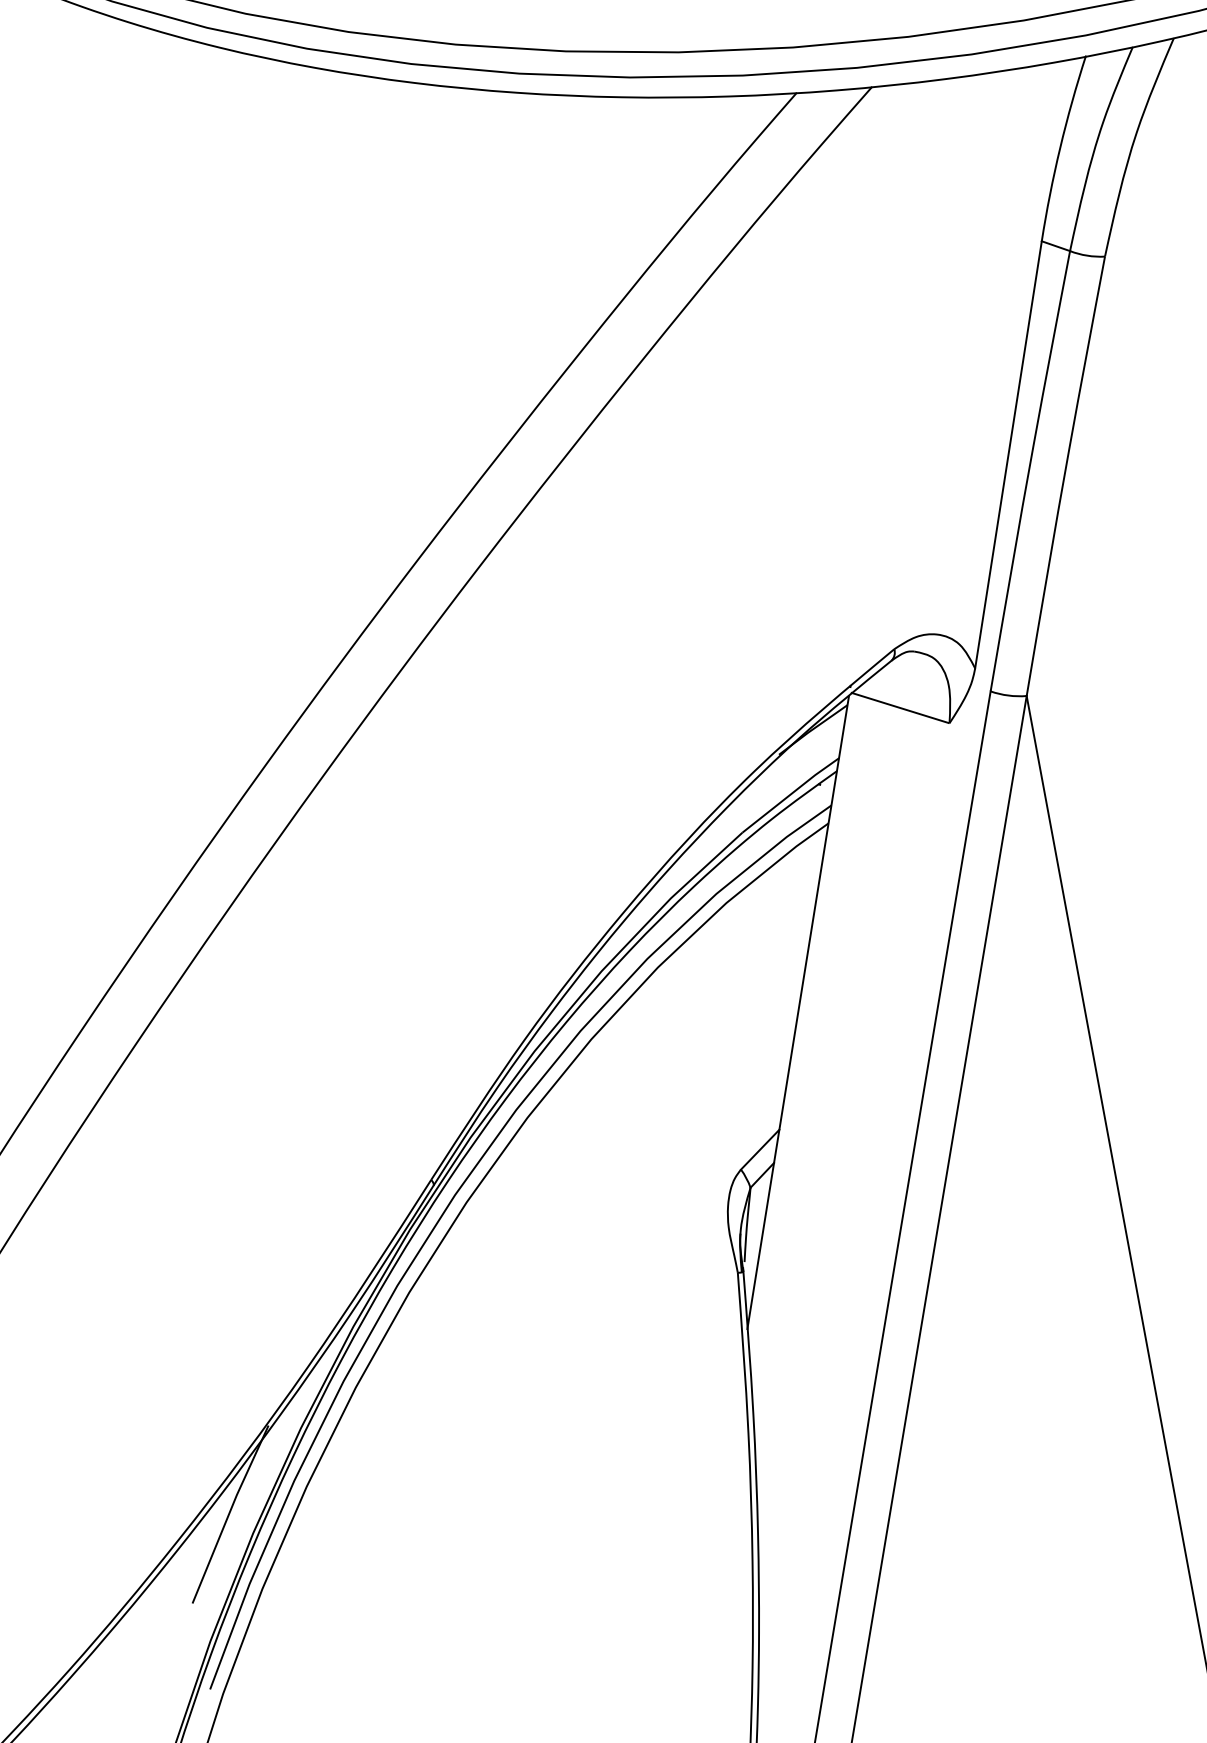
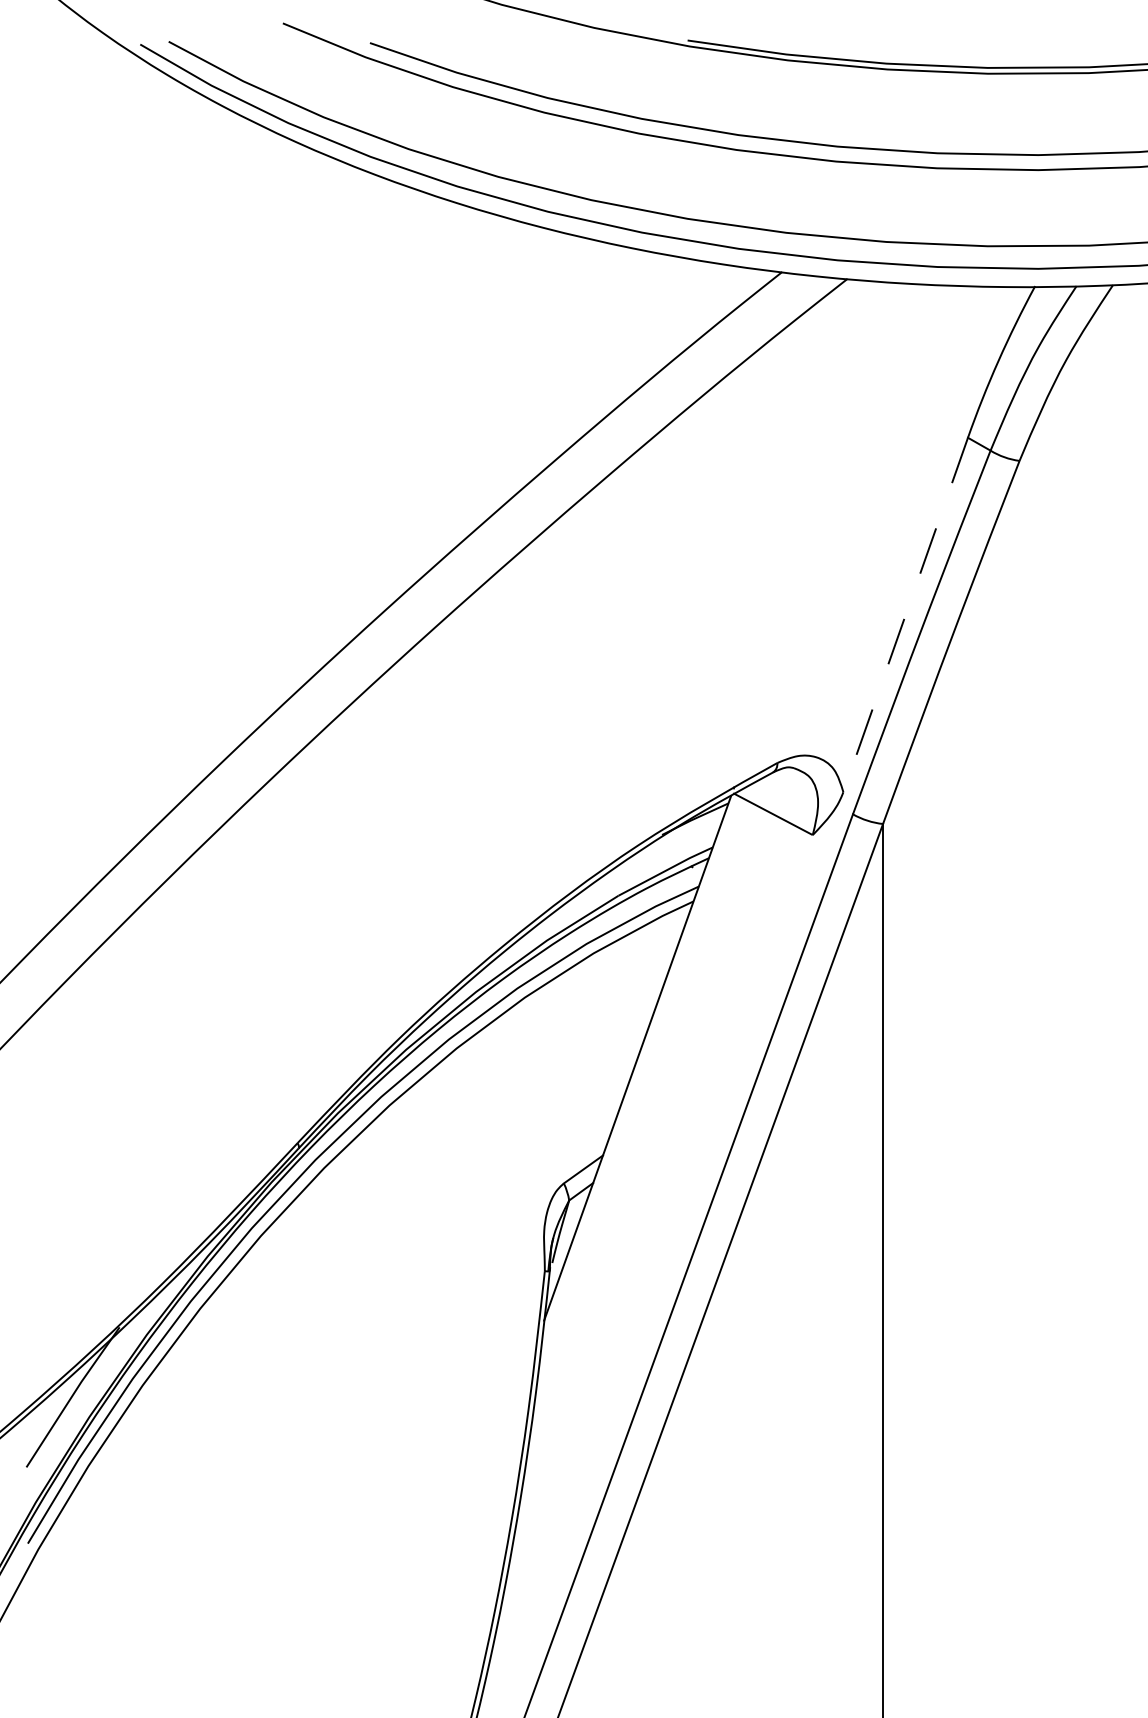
line: (1008, 455) -> (905, 615), solid -> dashed

